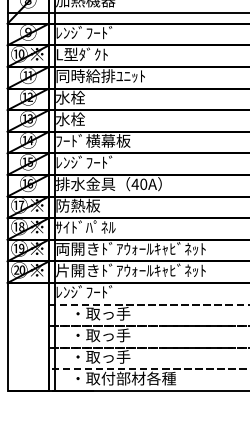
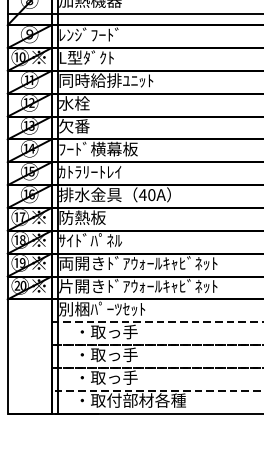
text: (70, 119) -> (74, 126), 水栓 -> 欠番
text: (85, 161) -> (90, 170), ﾚﾝｼﾞﾌｰﾄﾞ -> ｶﾄﾗﾘｰﾄﾚｲ
text: (96, 292) -> (101, 309), ﾚﾝｼﾞﾌｰﾄﾞ -> 別梱ﾊﾟｰﾂｾｯﾄ

